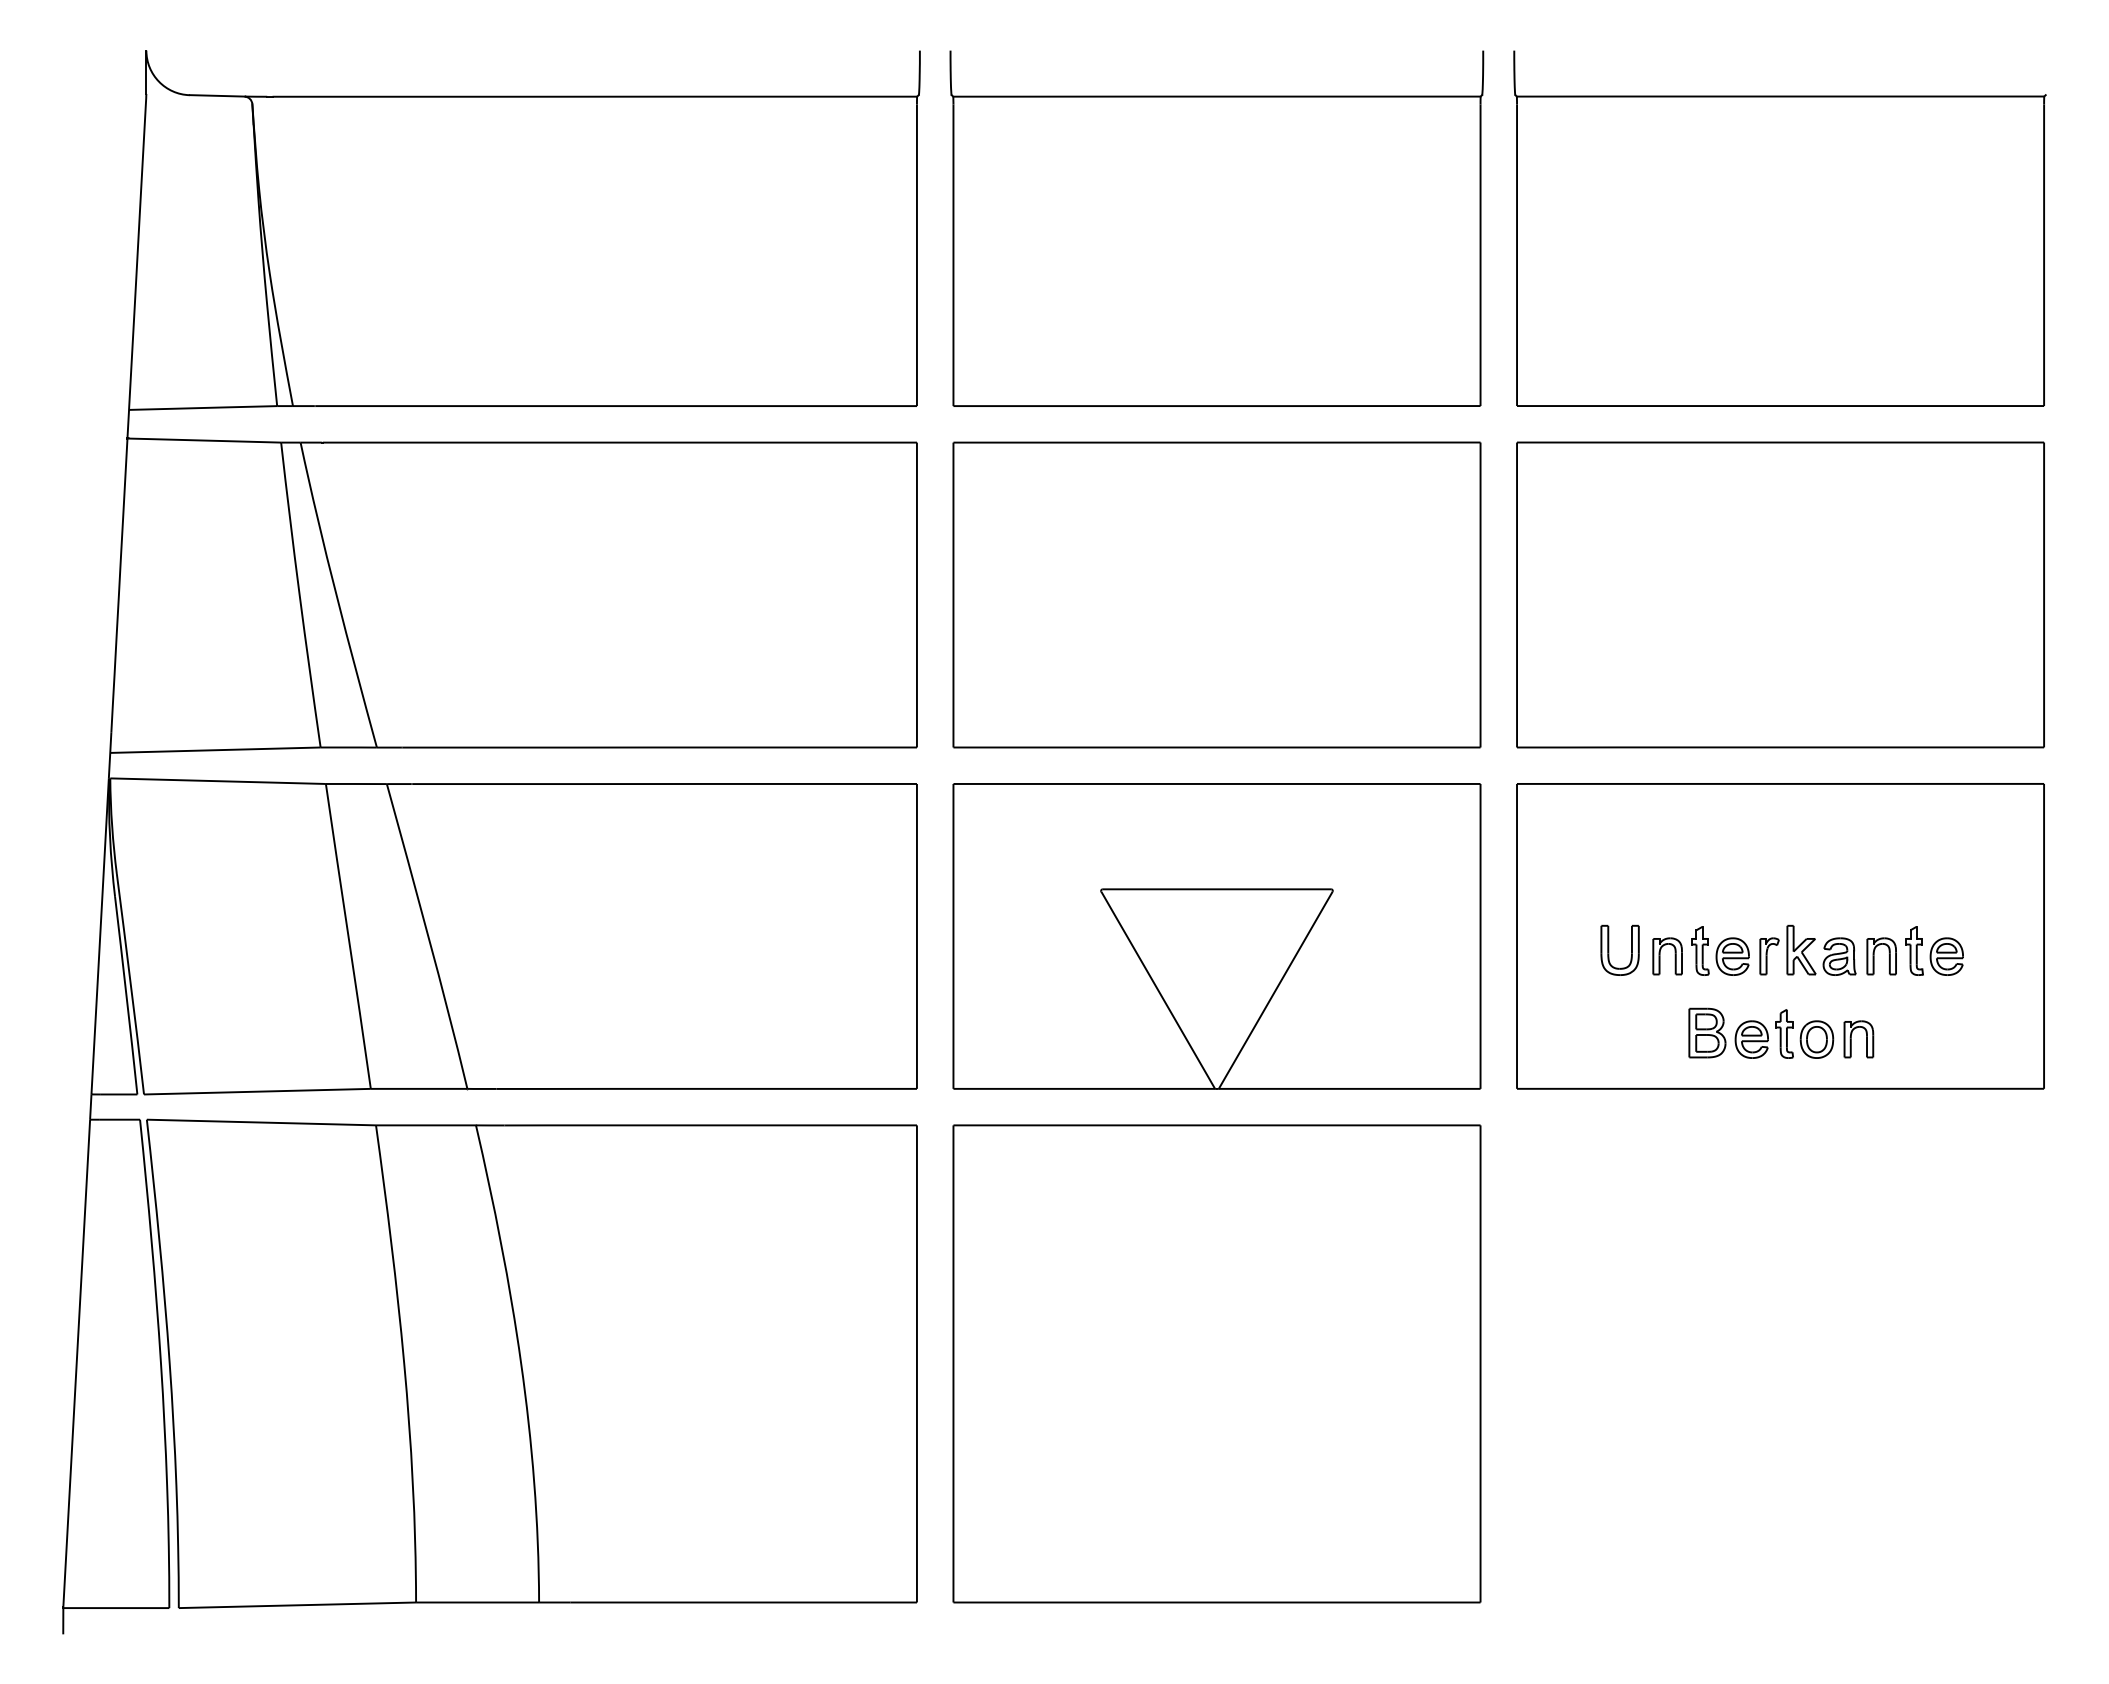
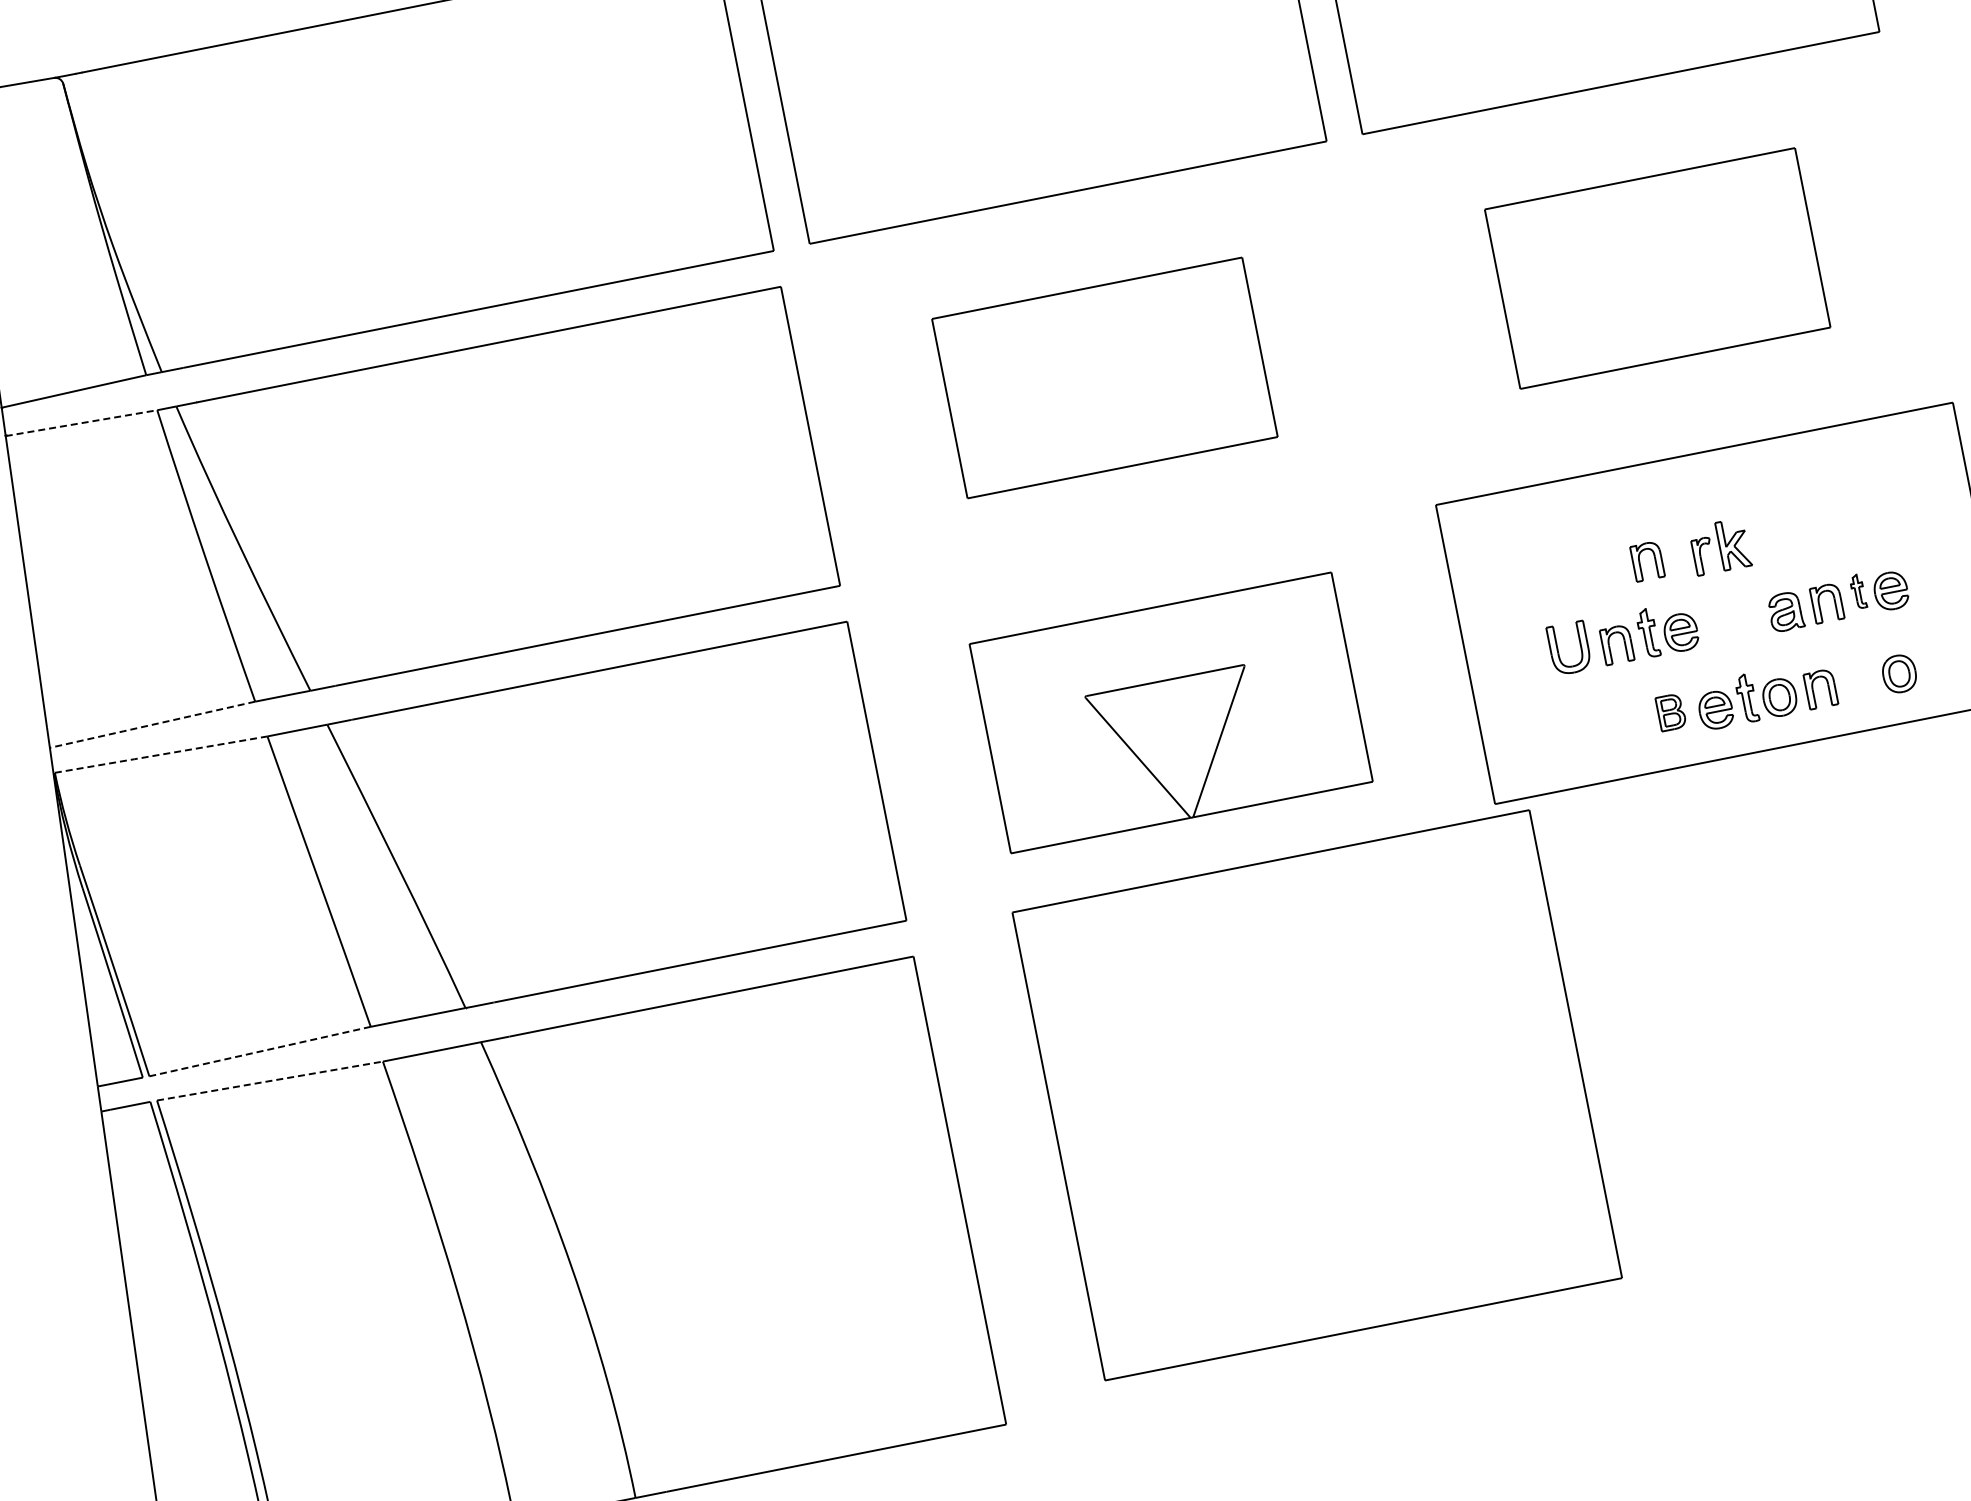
line: (203, 440) -> (80, 423), solid -> dashed
part: (1216, 594) -> (1104, 377), size x0.6
part: (1780, 594) -> (1657, 268), size x0.6
line: (214, 750) -> (151, 725), solid -> dashed
line: (218, 781) -> (161, 754), solid -> dashed
part: (1706, 880) -> (1640, 562), added
part: (1216, 936) -> (1170, 713), size x0.7
part: (1787, 949) -> (1719, 546), moved
part: (1914, 950) -> (1858, 591), size x0.7
part: (1707, 1032) -> (1671, 711), size x0.7
part: (1938, 1039) -> (1898, 673), added
line: (256, 1091) -> (259, 1051), solid -> dashed
line: (260, 1122) -> (269, 1081), solid -> dashed
part: (1216, 1363) -> (1316, 1094), moved

